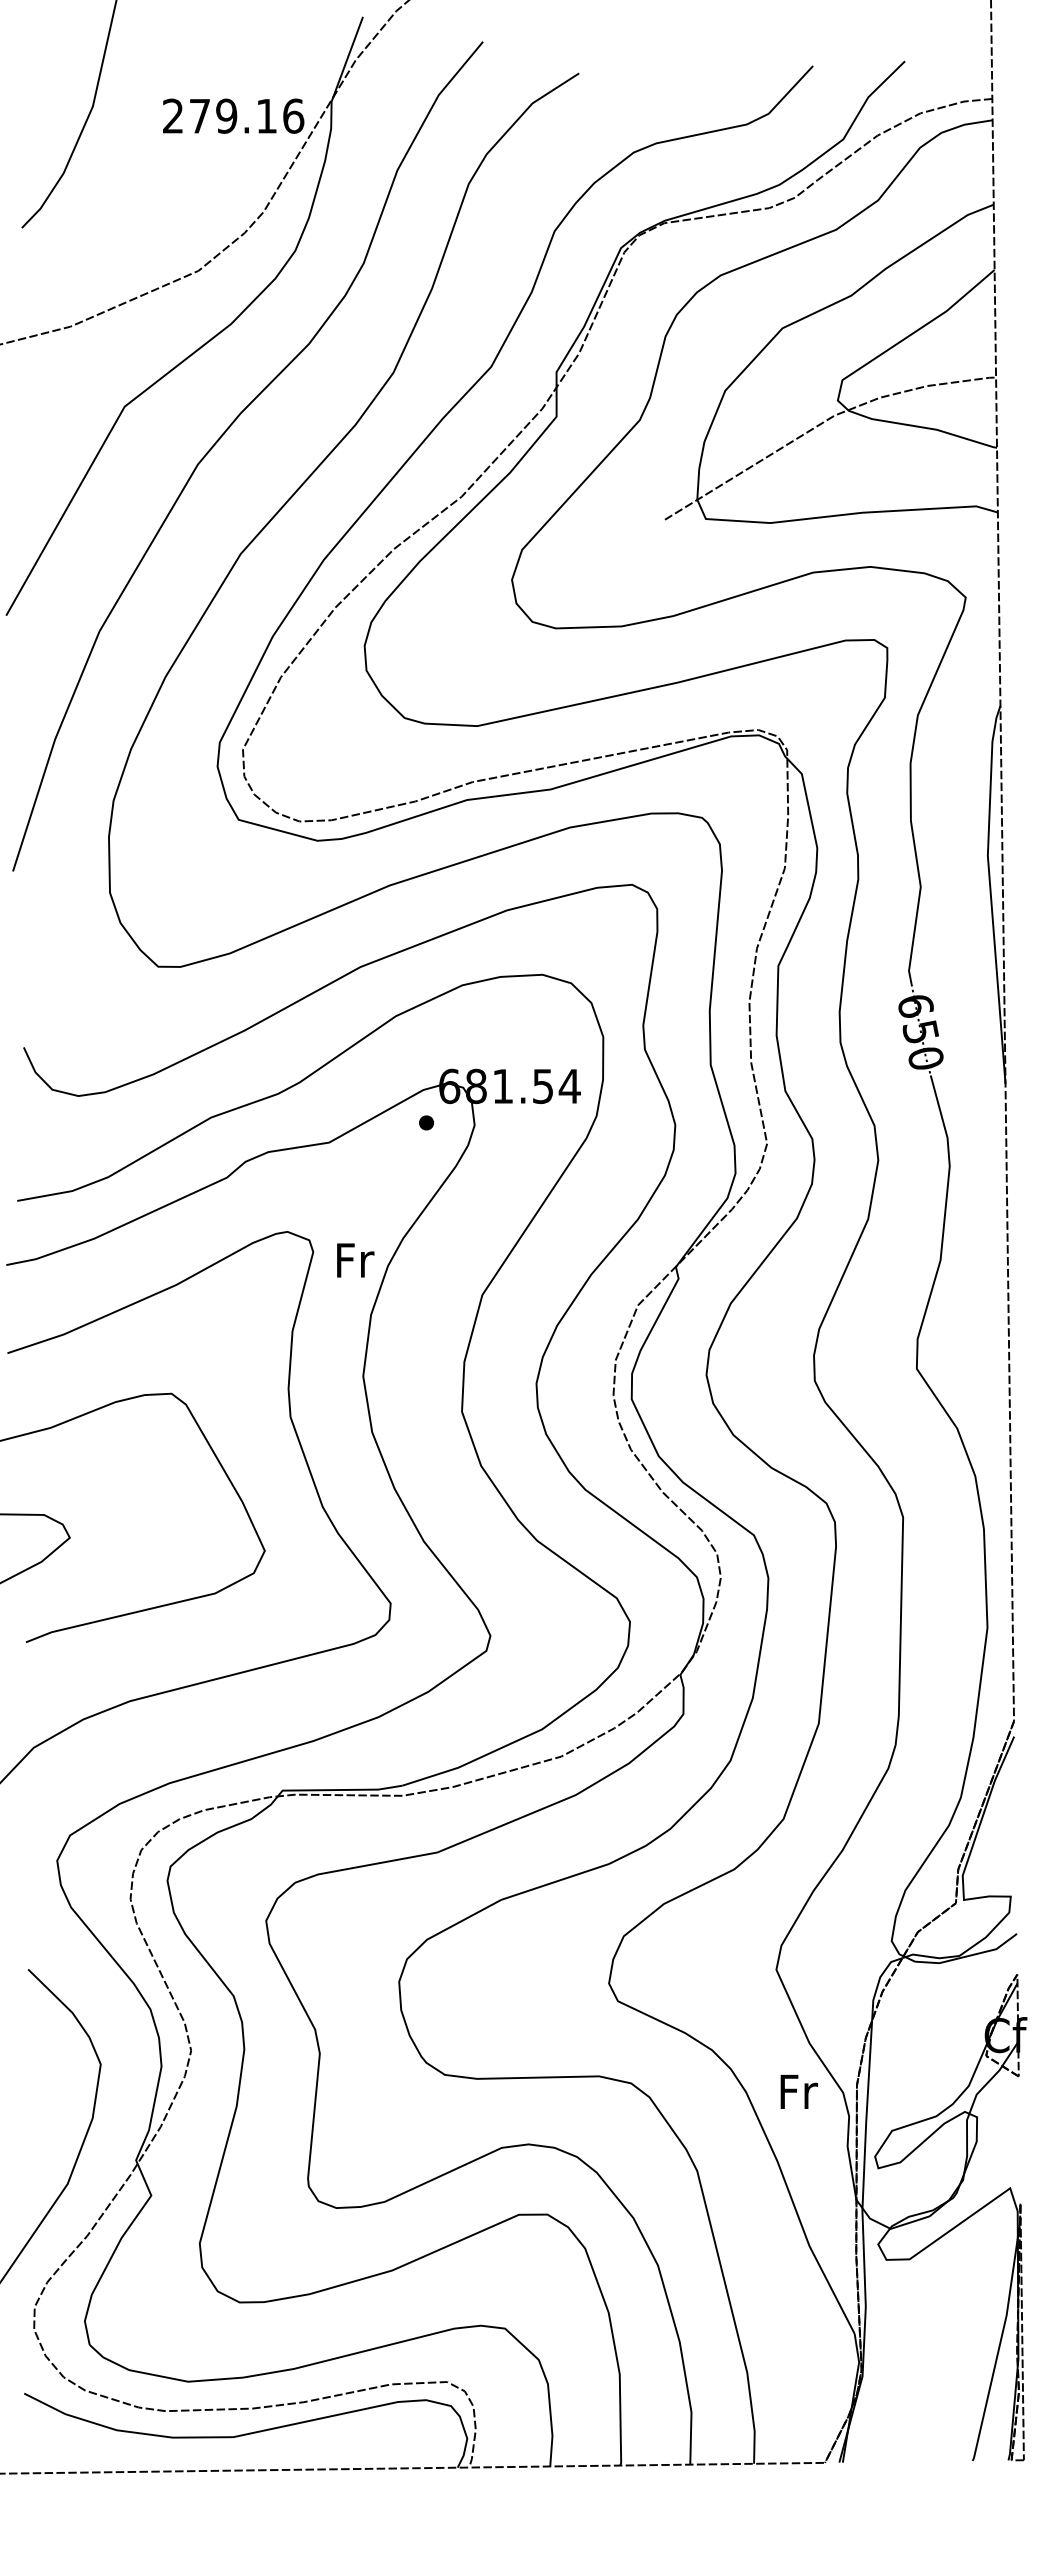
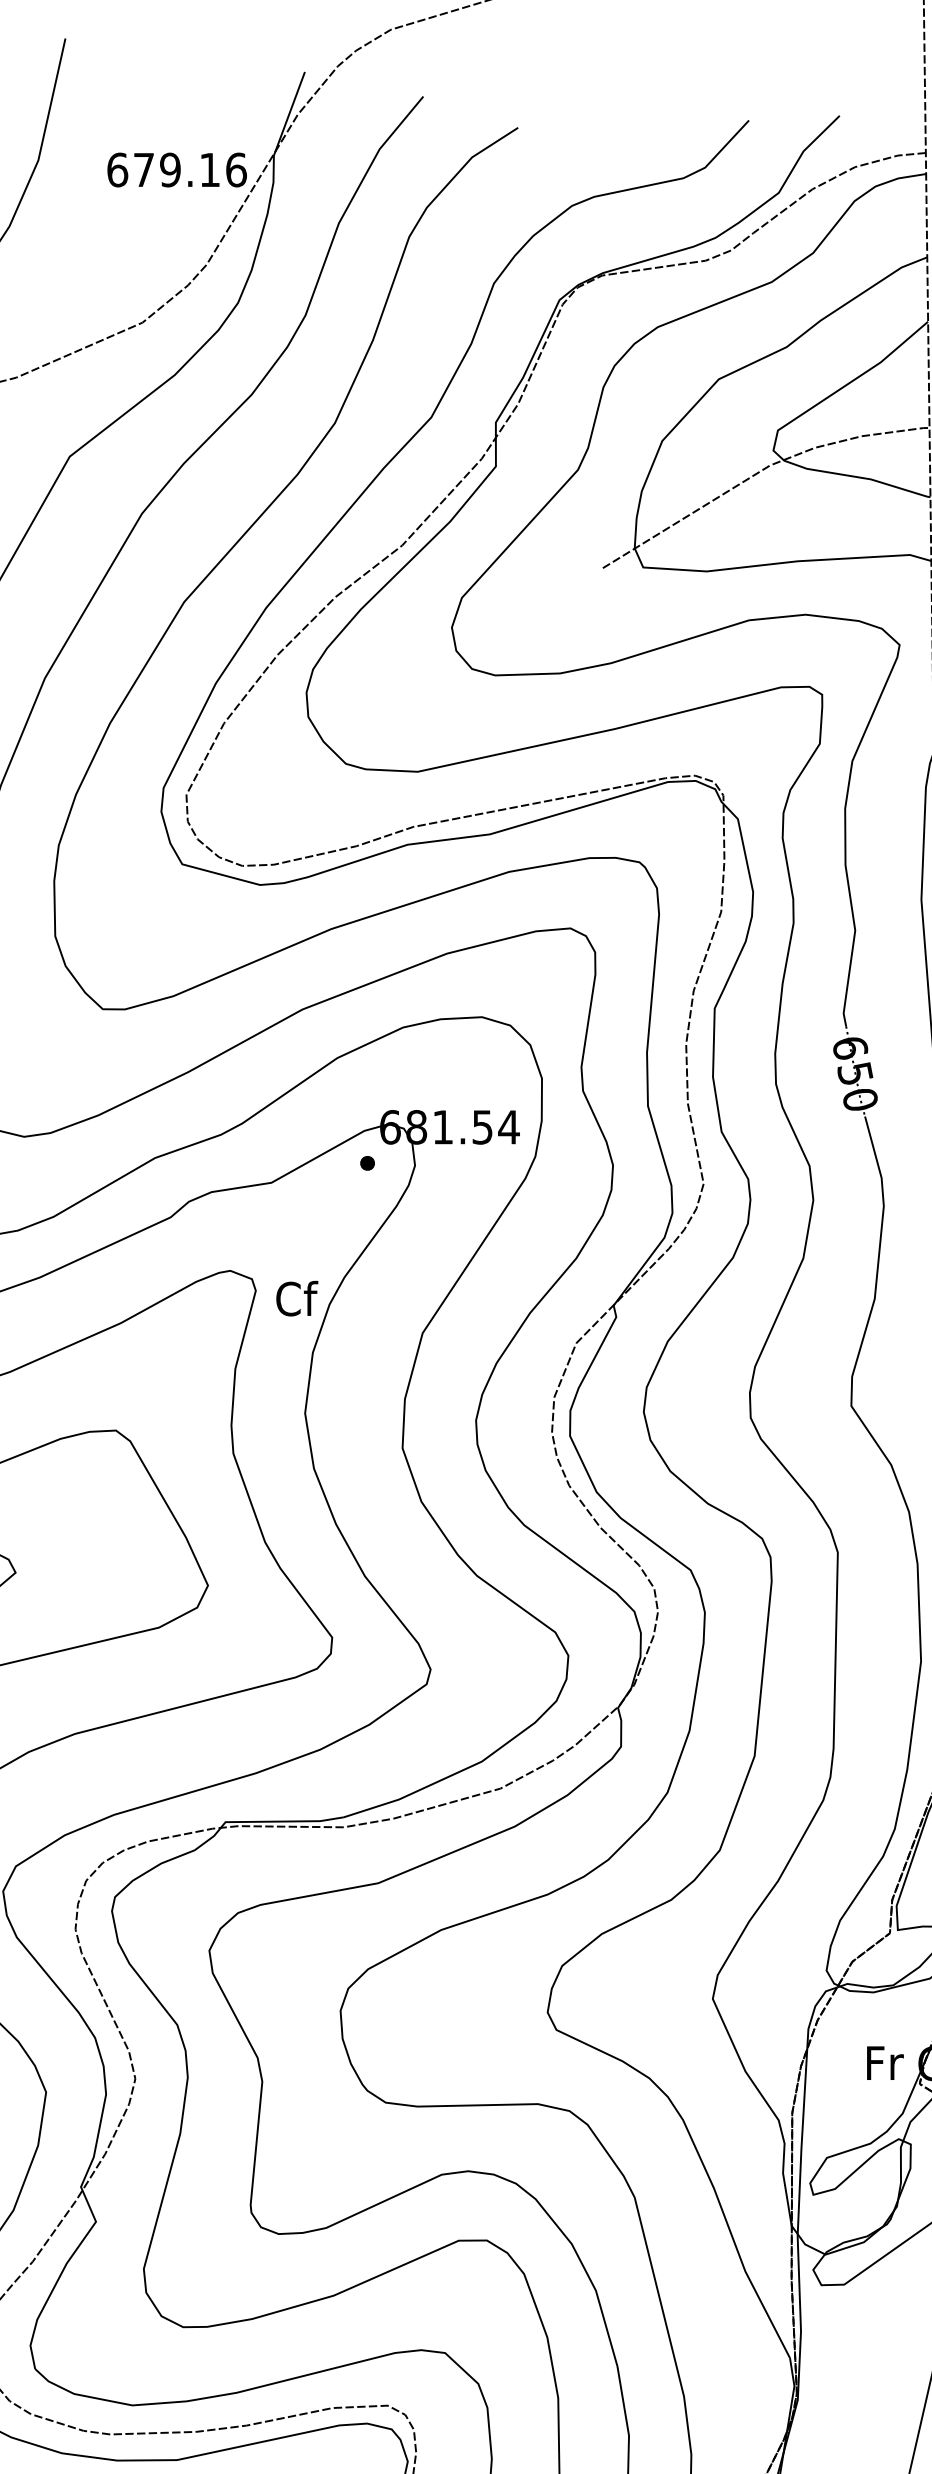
text: (172, 115) -> (116, 169), 279.16 -> 679.16
text: (355, 1260) -> (297, 1299), Fr -> Cf
text: (798, 2091) -> (884, 2062), moved

